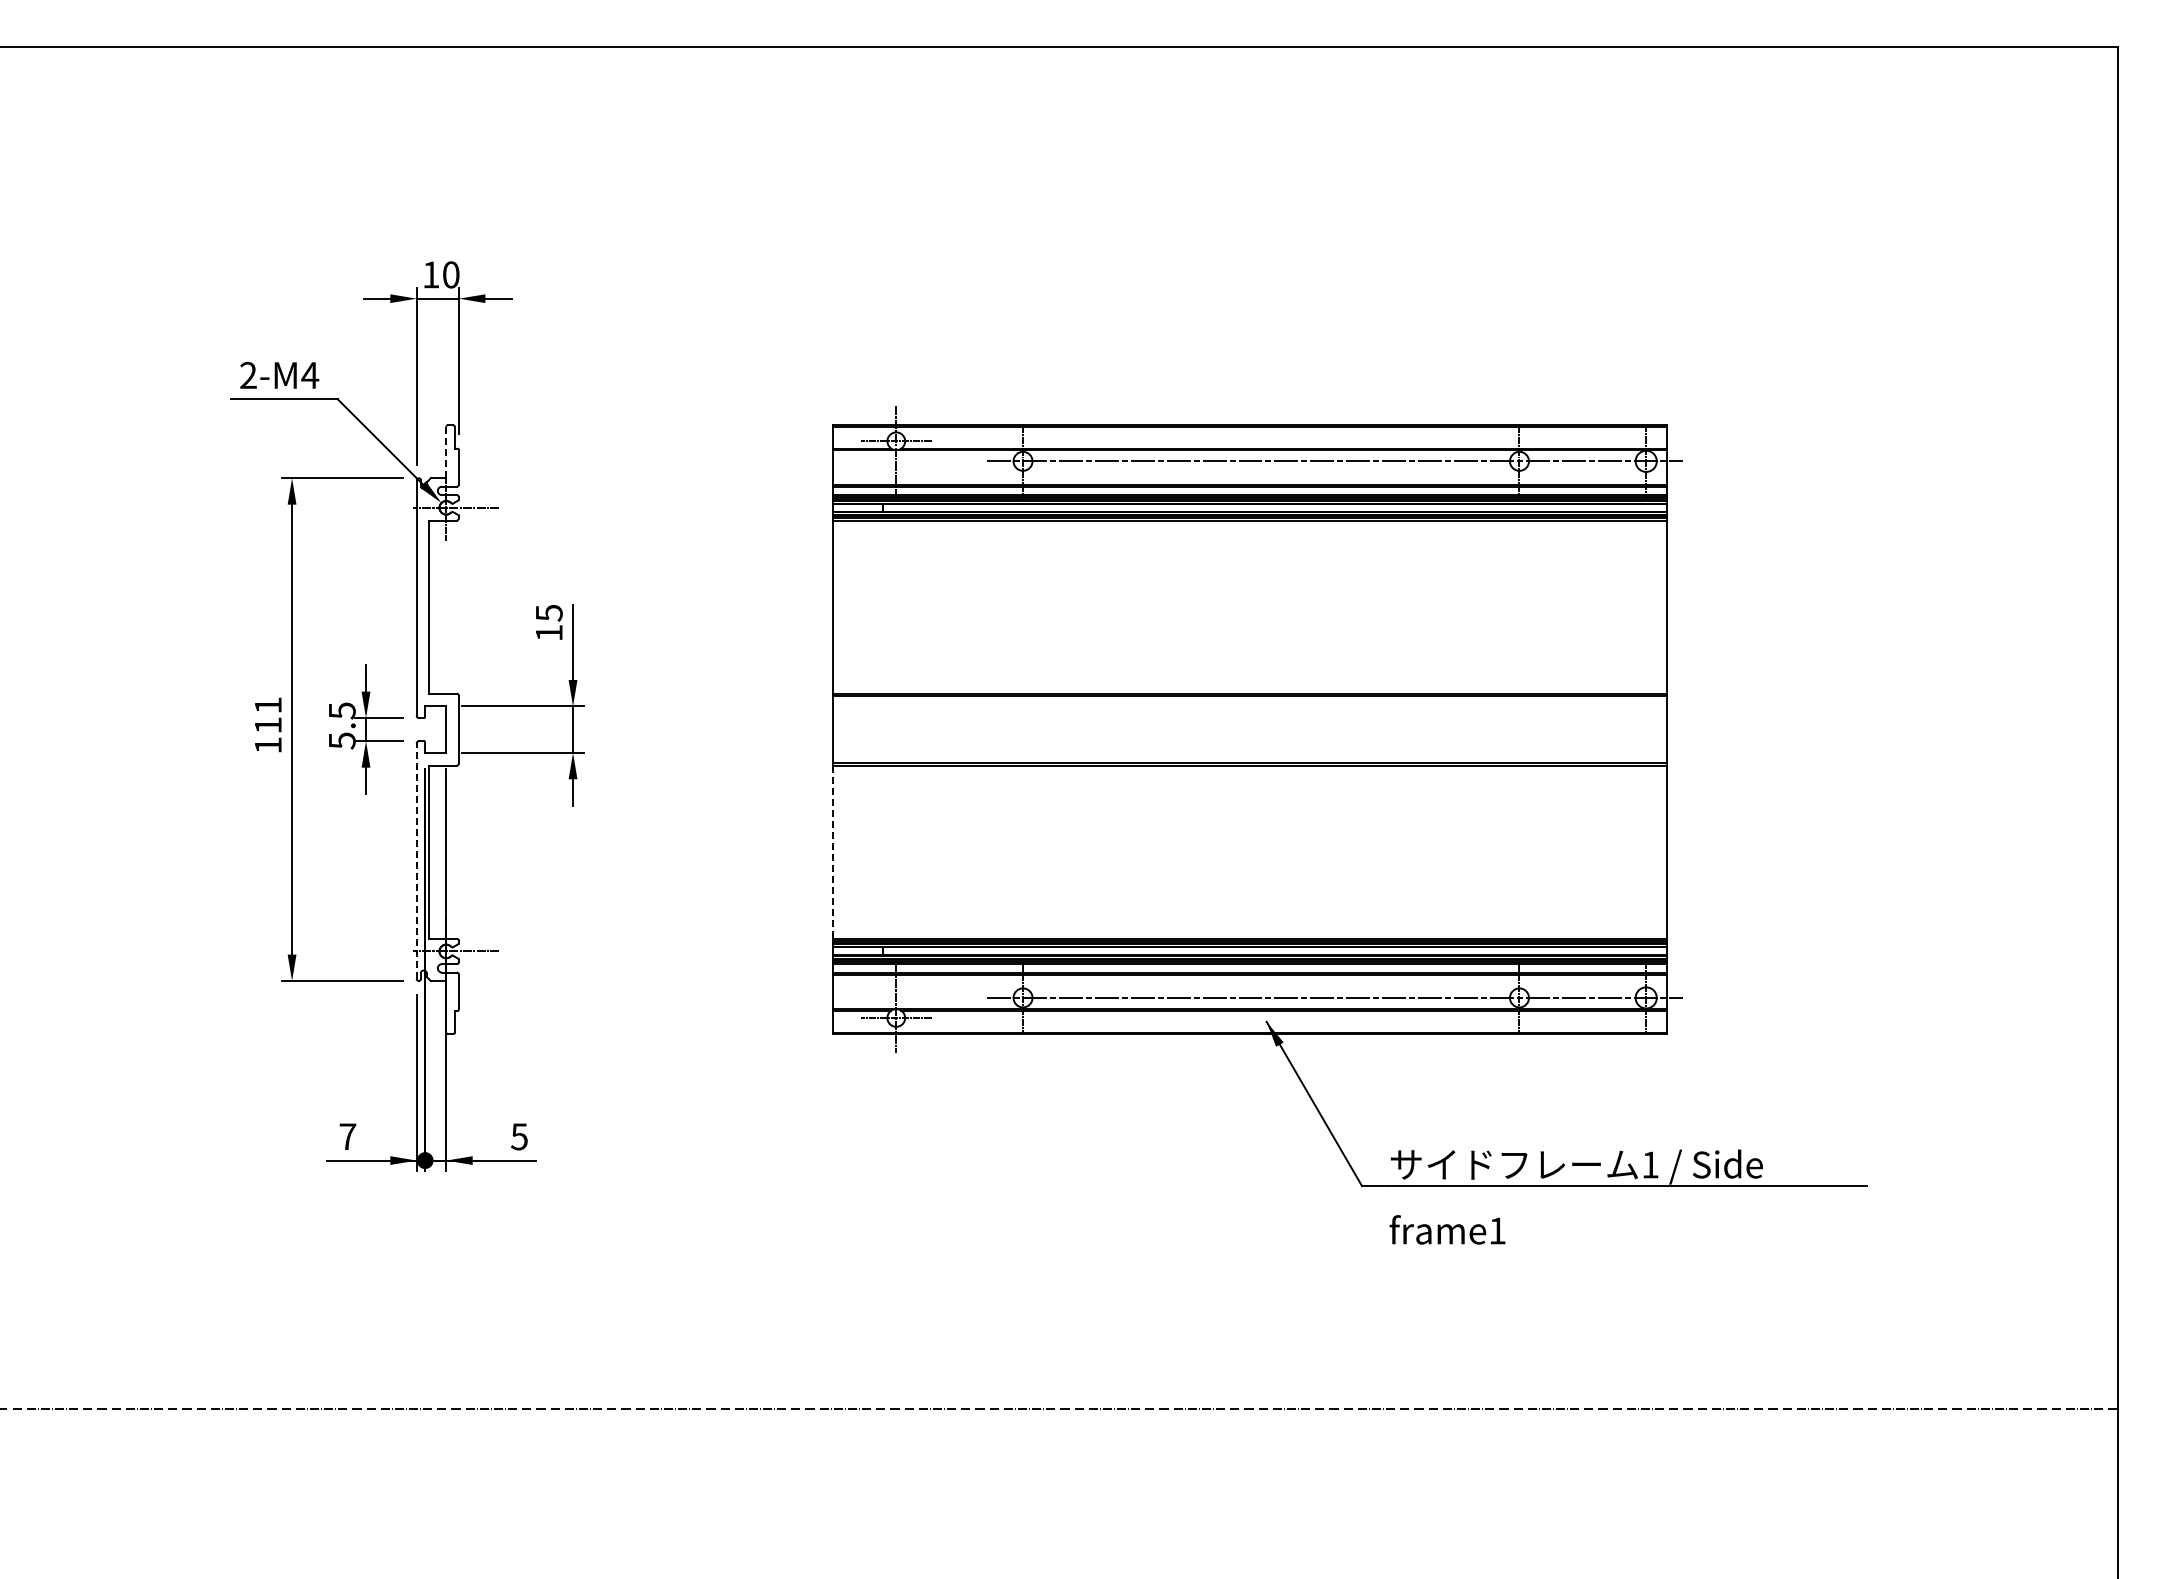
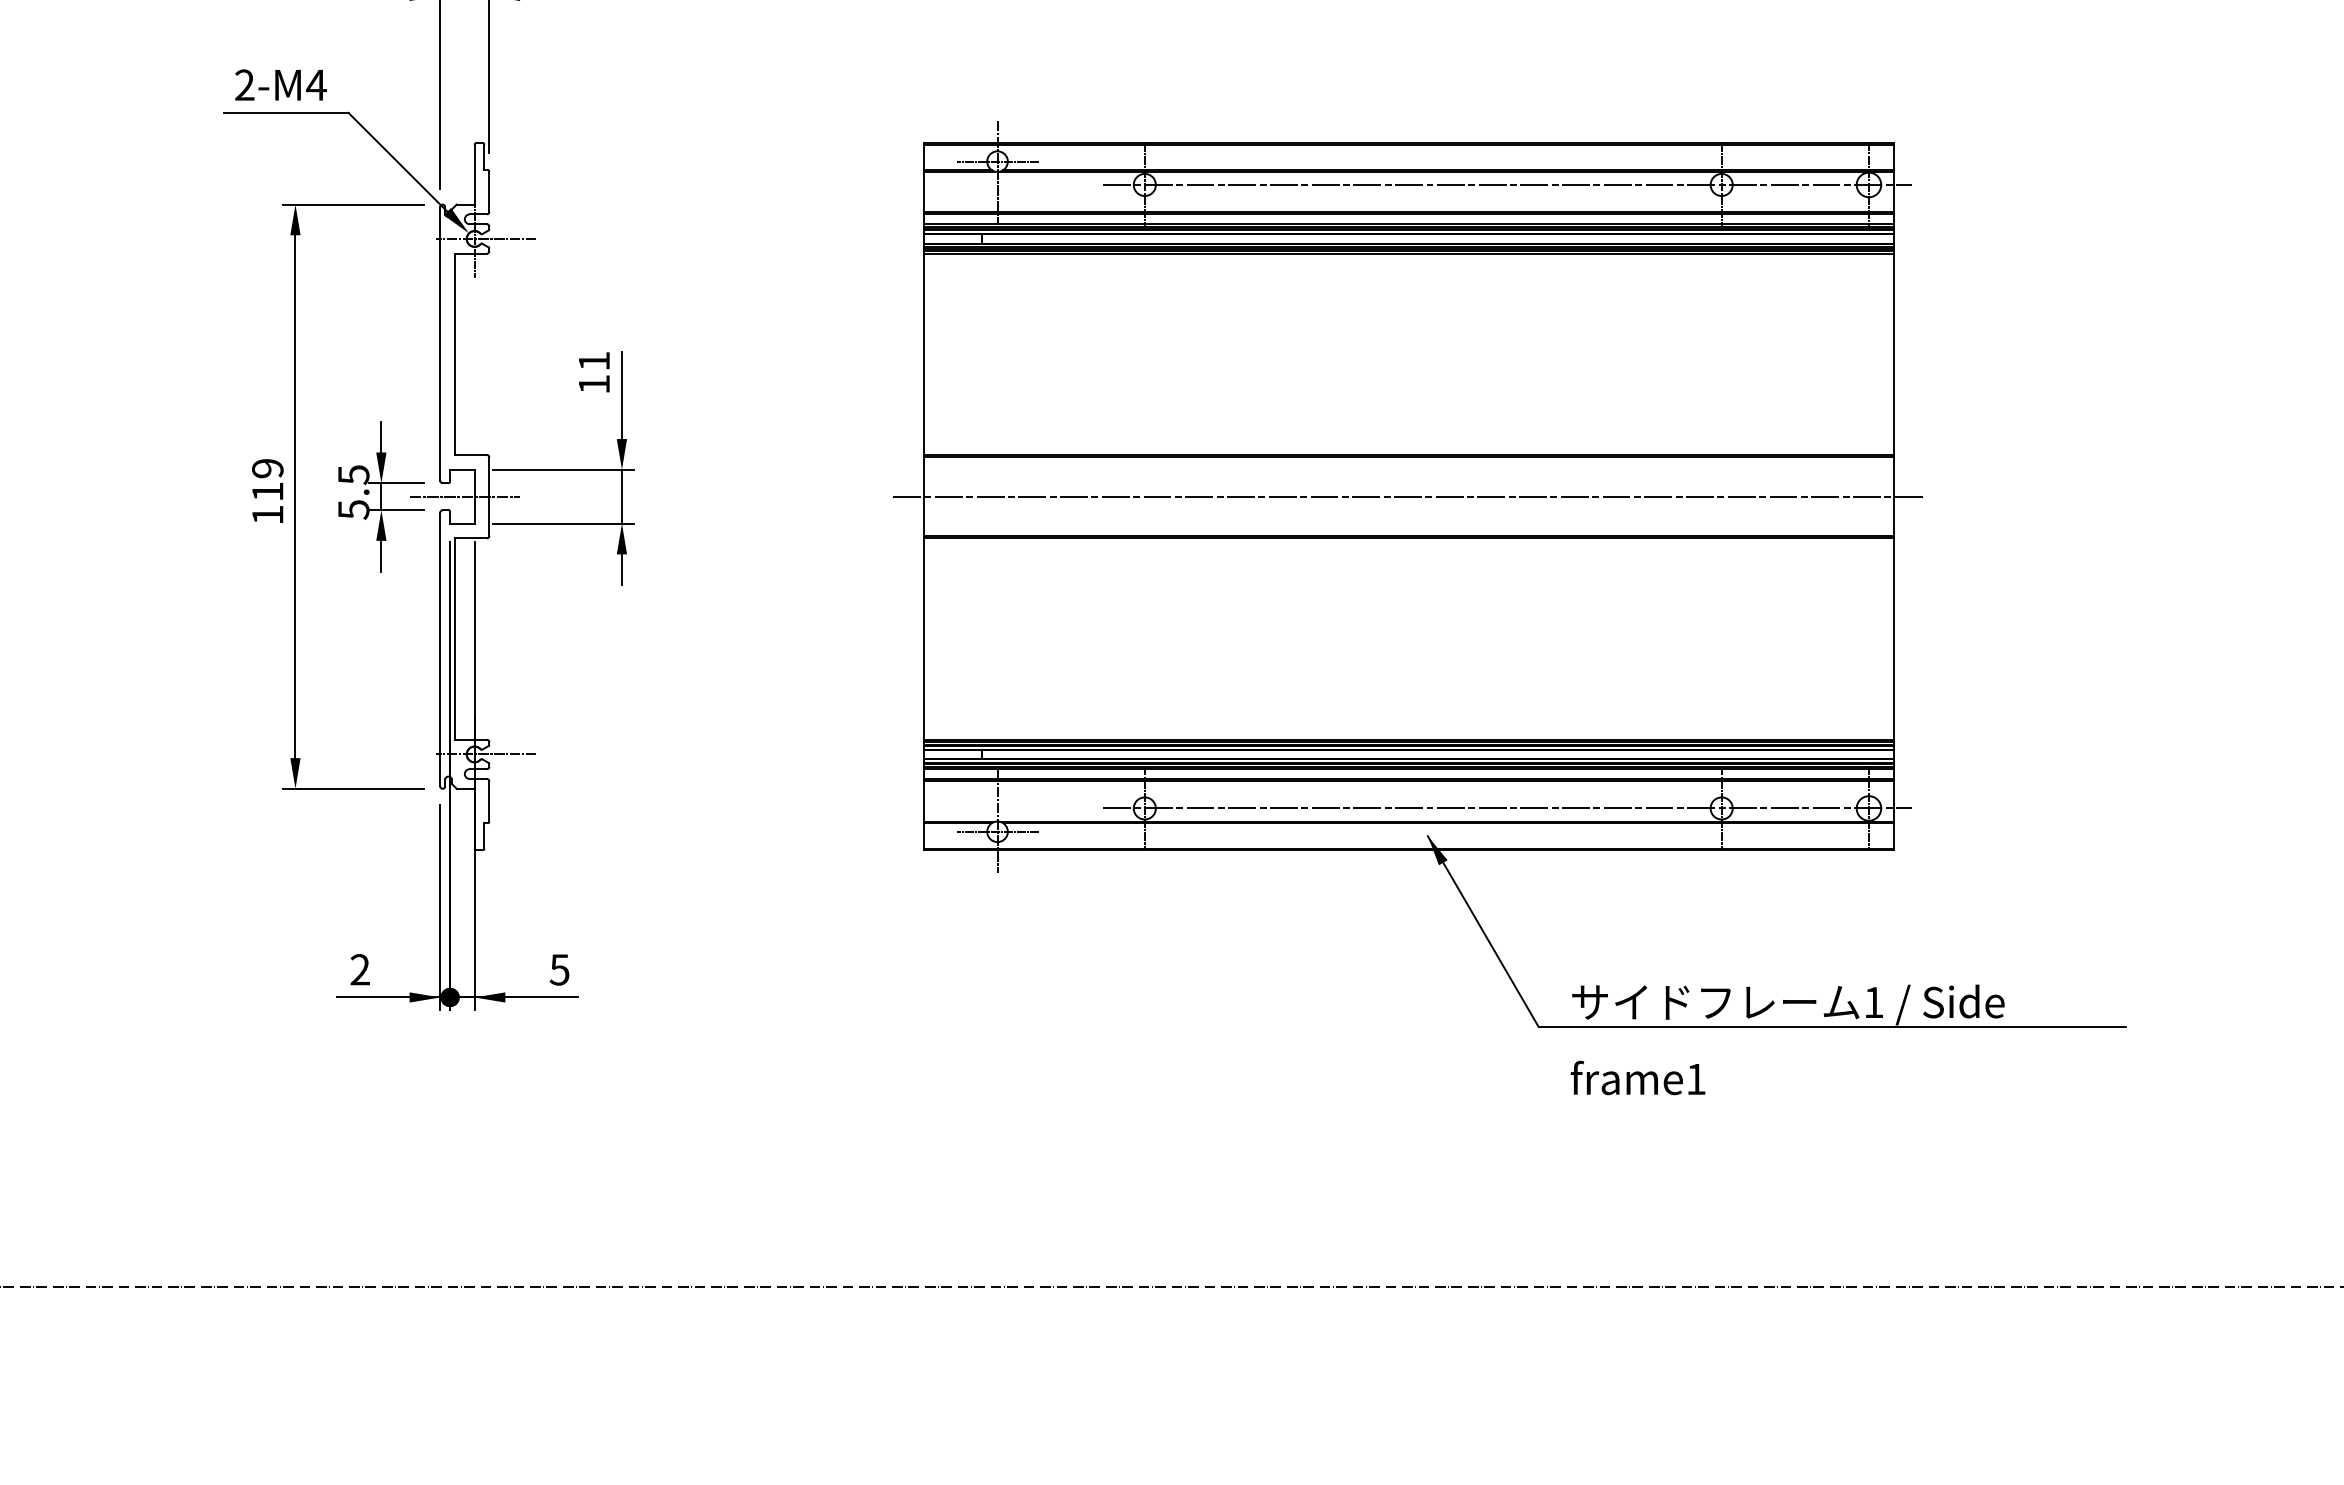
line: (446, 452) -> (474, 174), dashed -> solid
text: (549, 613) -> (594, 361), 15 -> 11
text: (267, 705) -> (266, 468), 111 -> 119
line: (437, 729) -> (464, 496), added
line: (1249, 729) -> (1407, 496), added
line: (832, 852) -> (923, 639), dashed -> solid
line: (416, 861) -> (440, 649), dashed -> solid
text: (347, 1136) -> (359, 969), 7 -> 2

